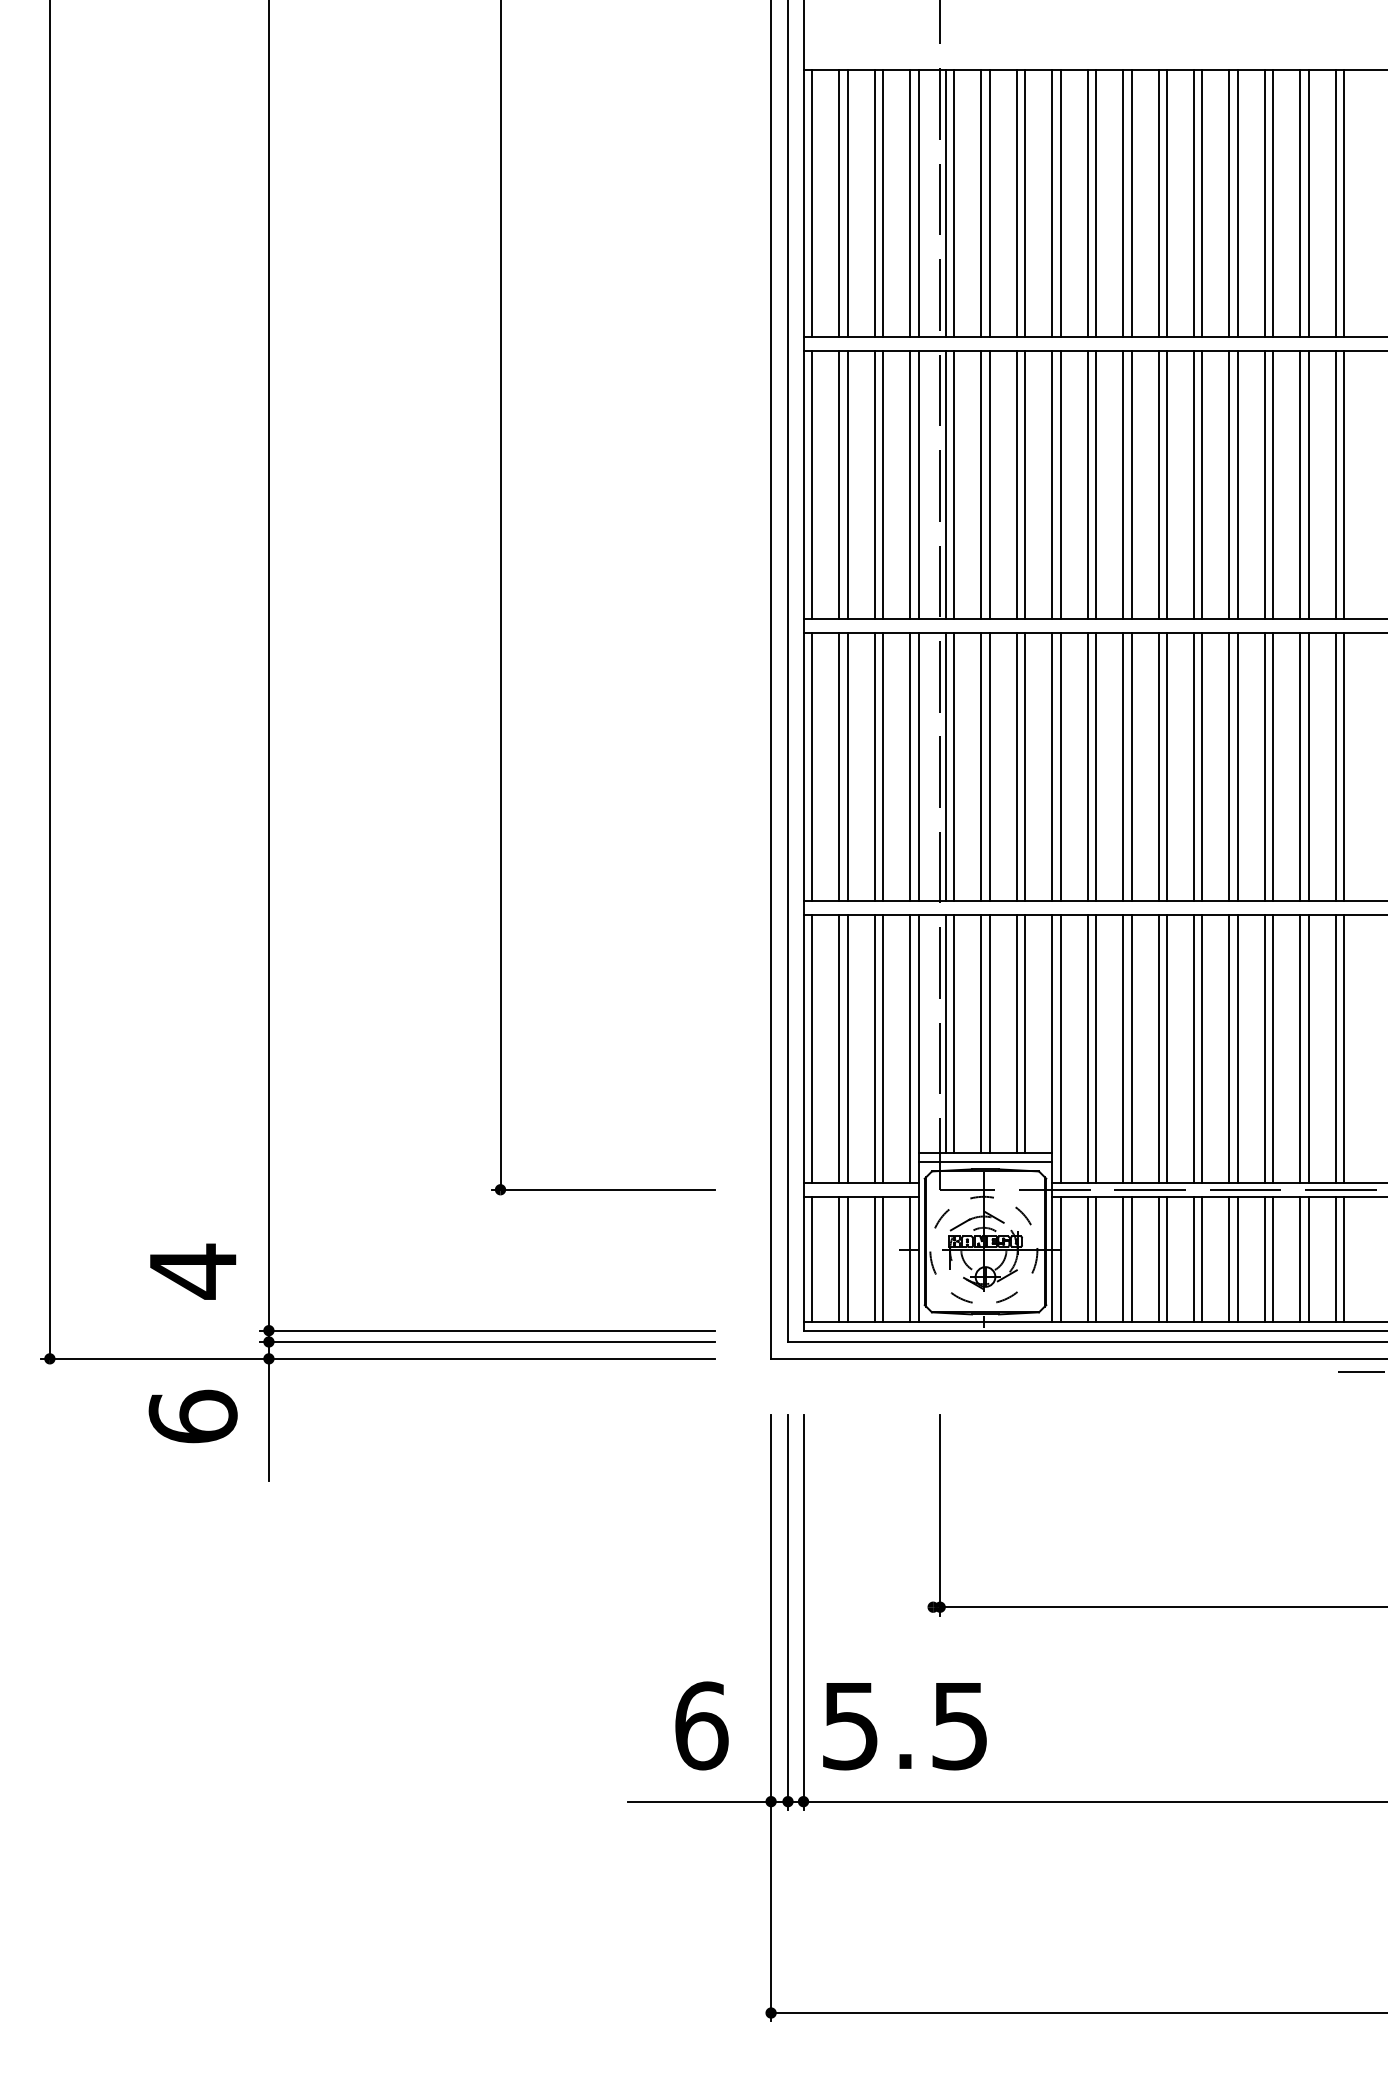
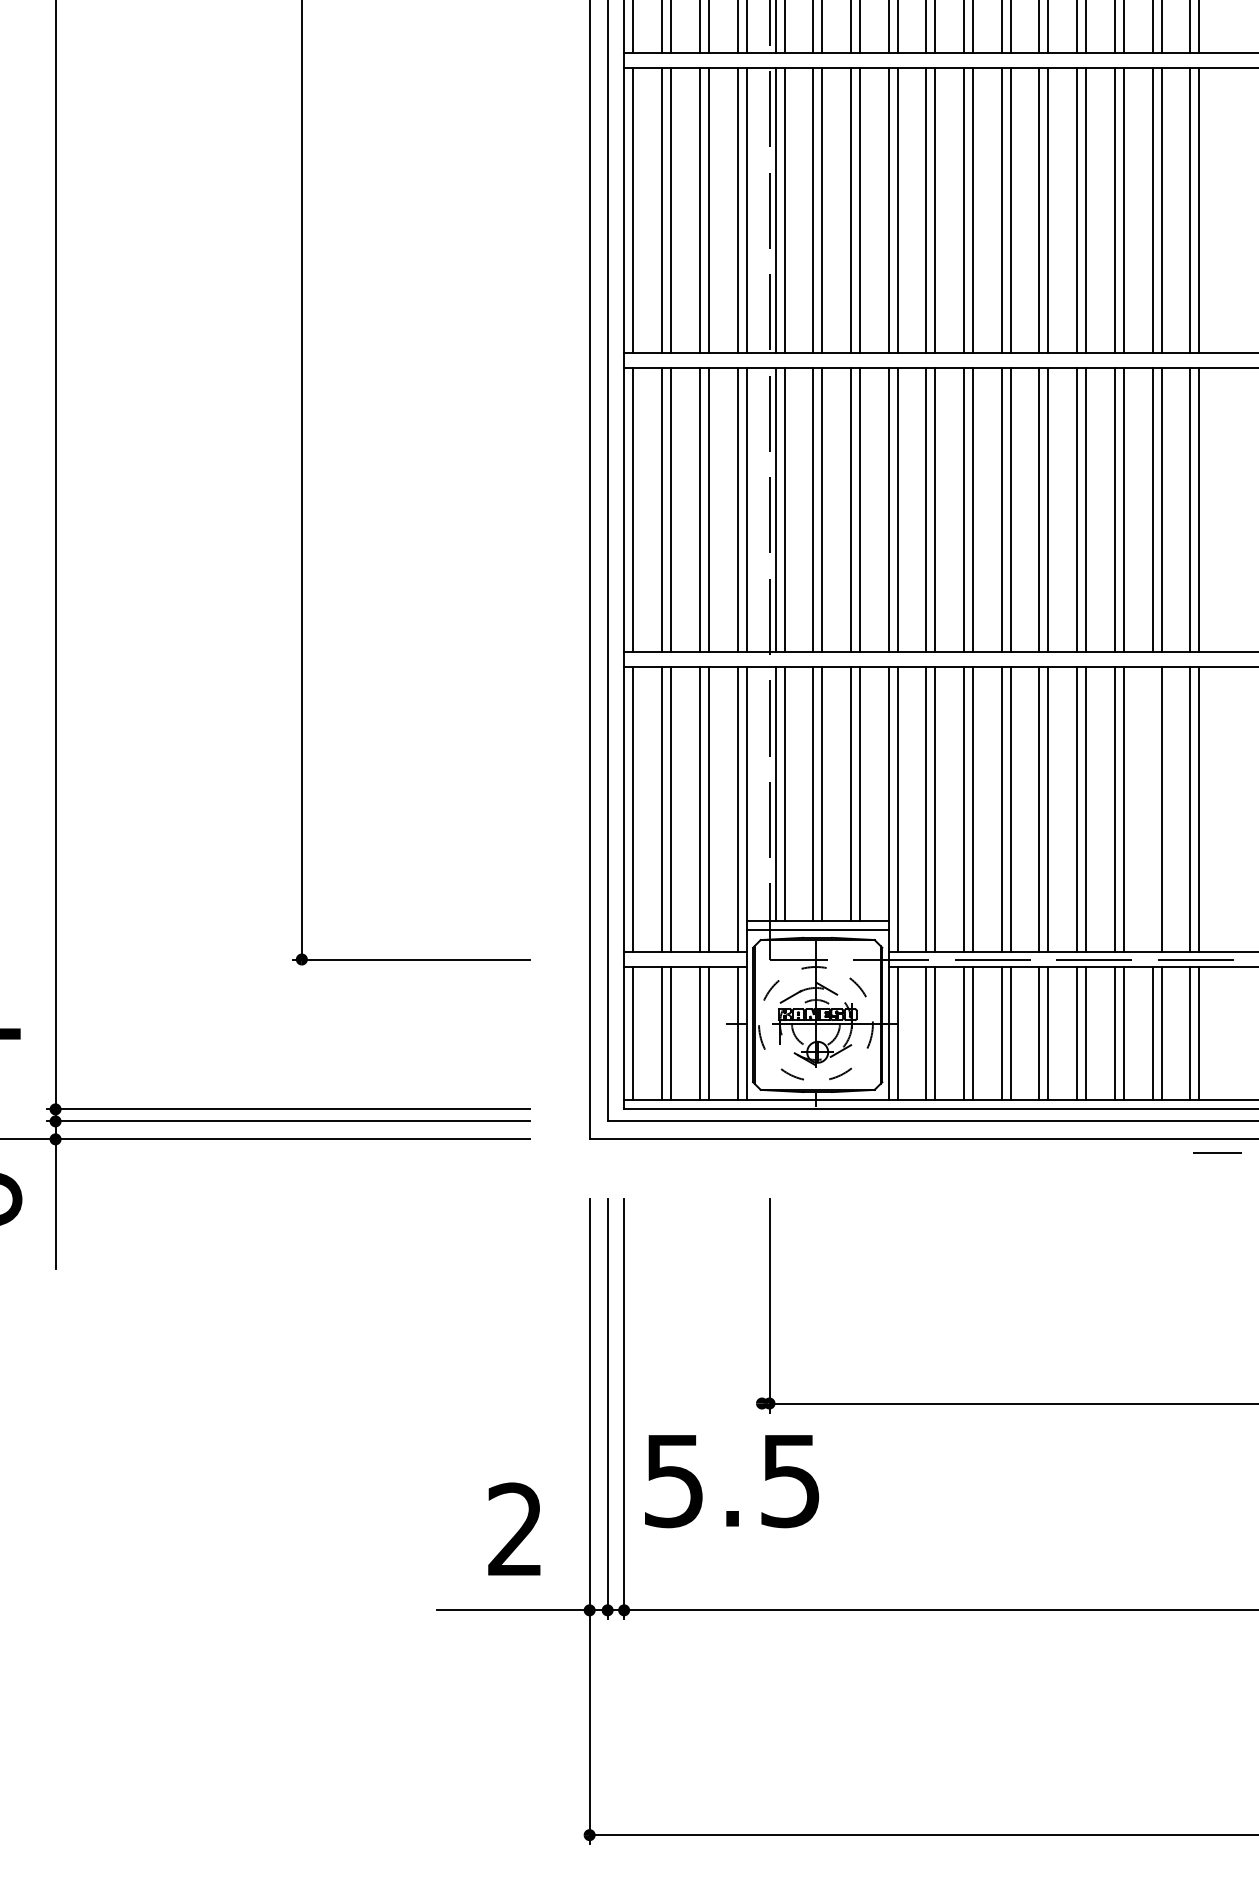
line: (1300, 1048) -> (1152, 809), removed
text: (701, 1725) -> (515, 1529), 6 -> 2
text: (904, 1726) -> (731, 1481), moved

